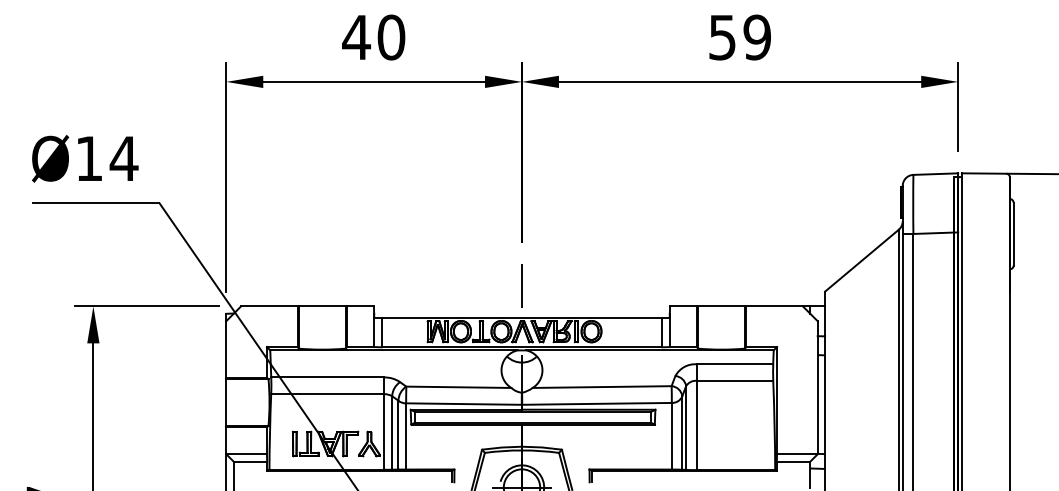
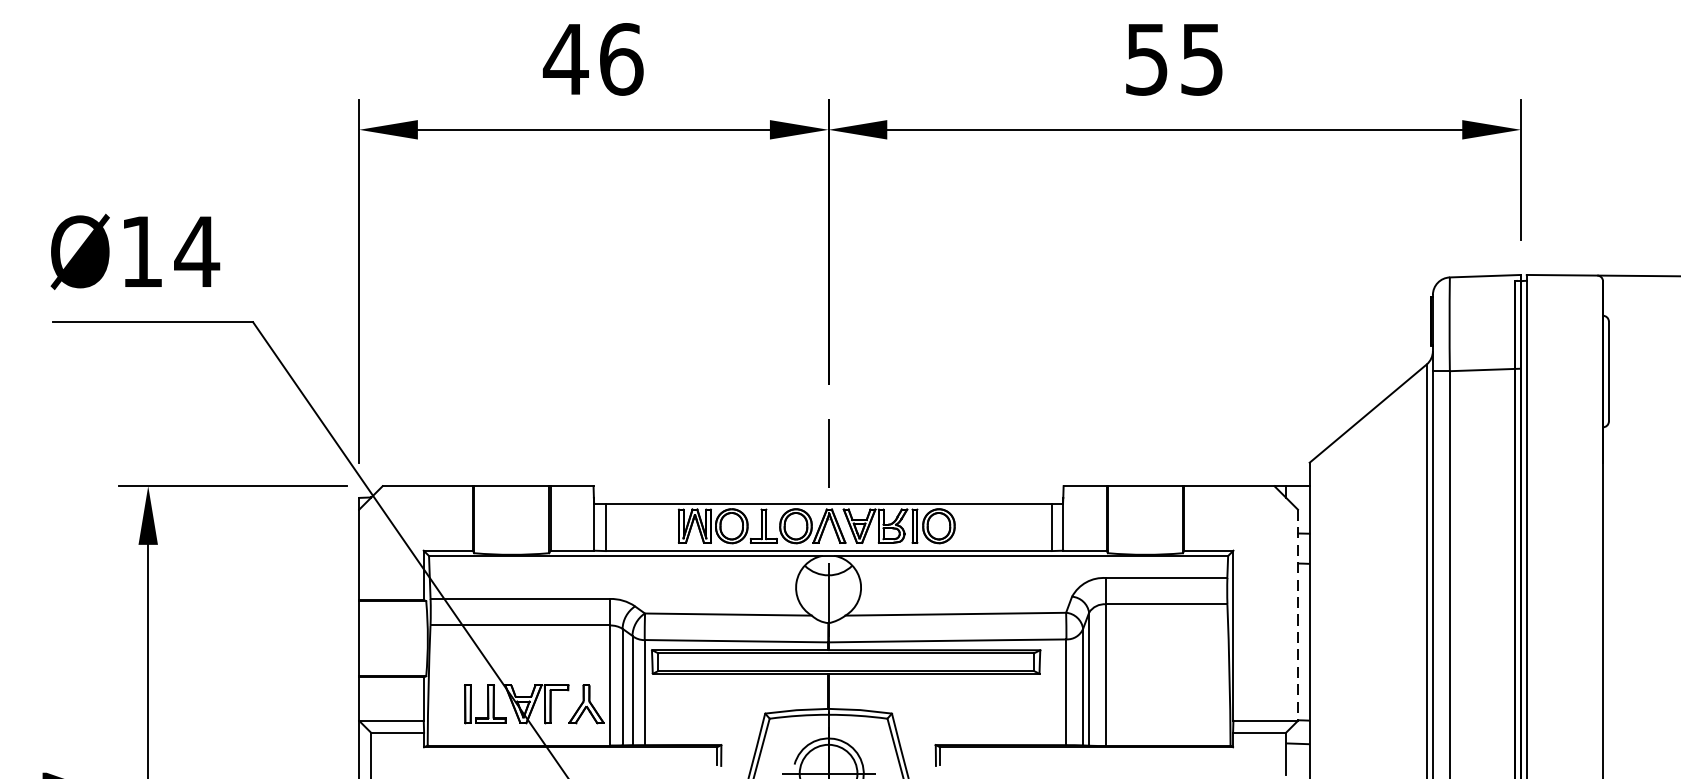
text: (391, 37) -> (621, 59), 40 -> 46
text: (756, 37) -> (1200, 59), 59 -> 55
line: (817, 387) -> (1297, 614), solid -> dashed

